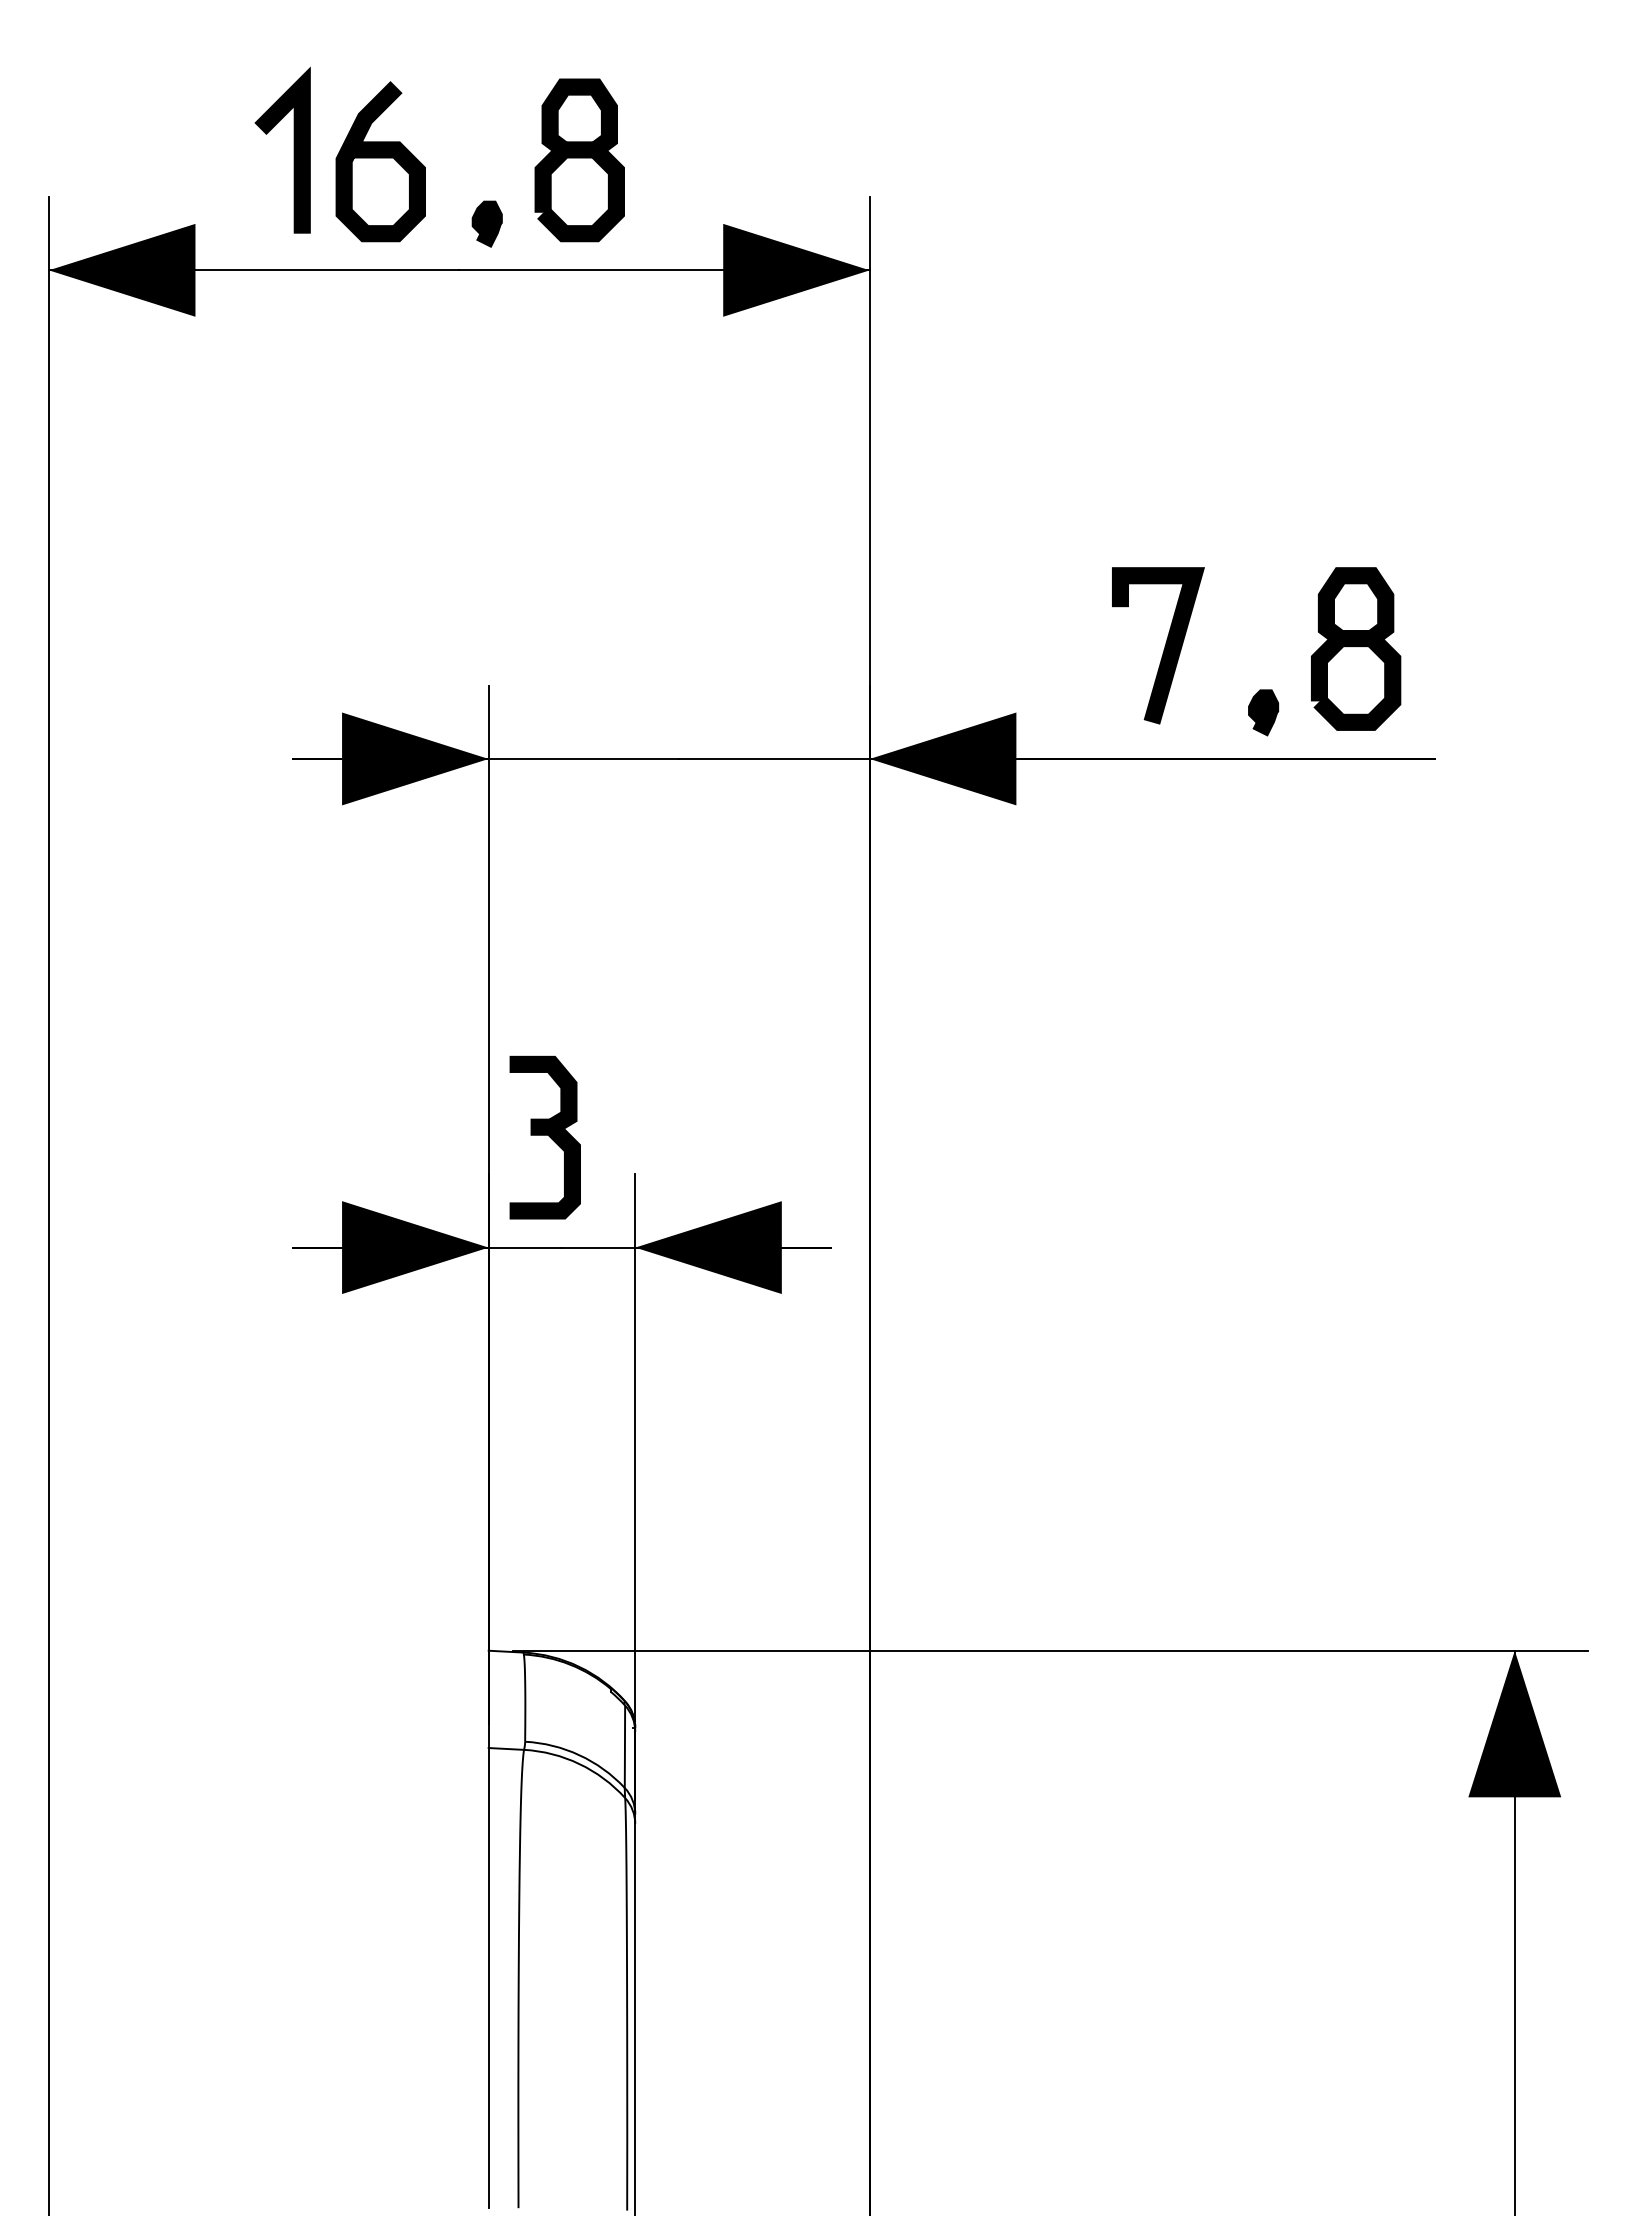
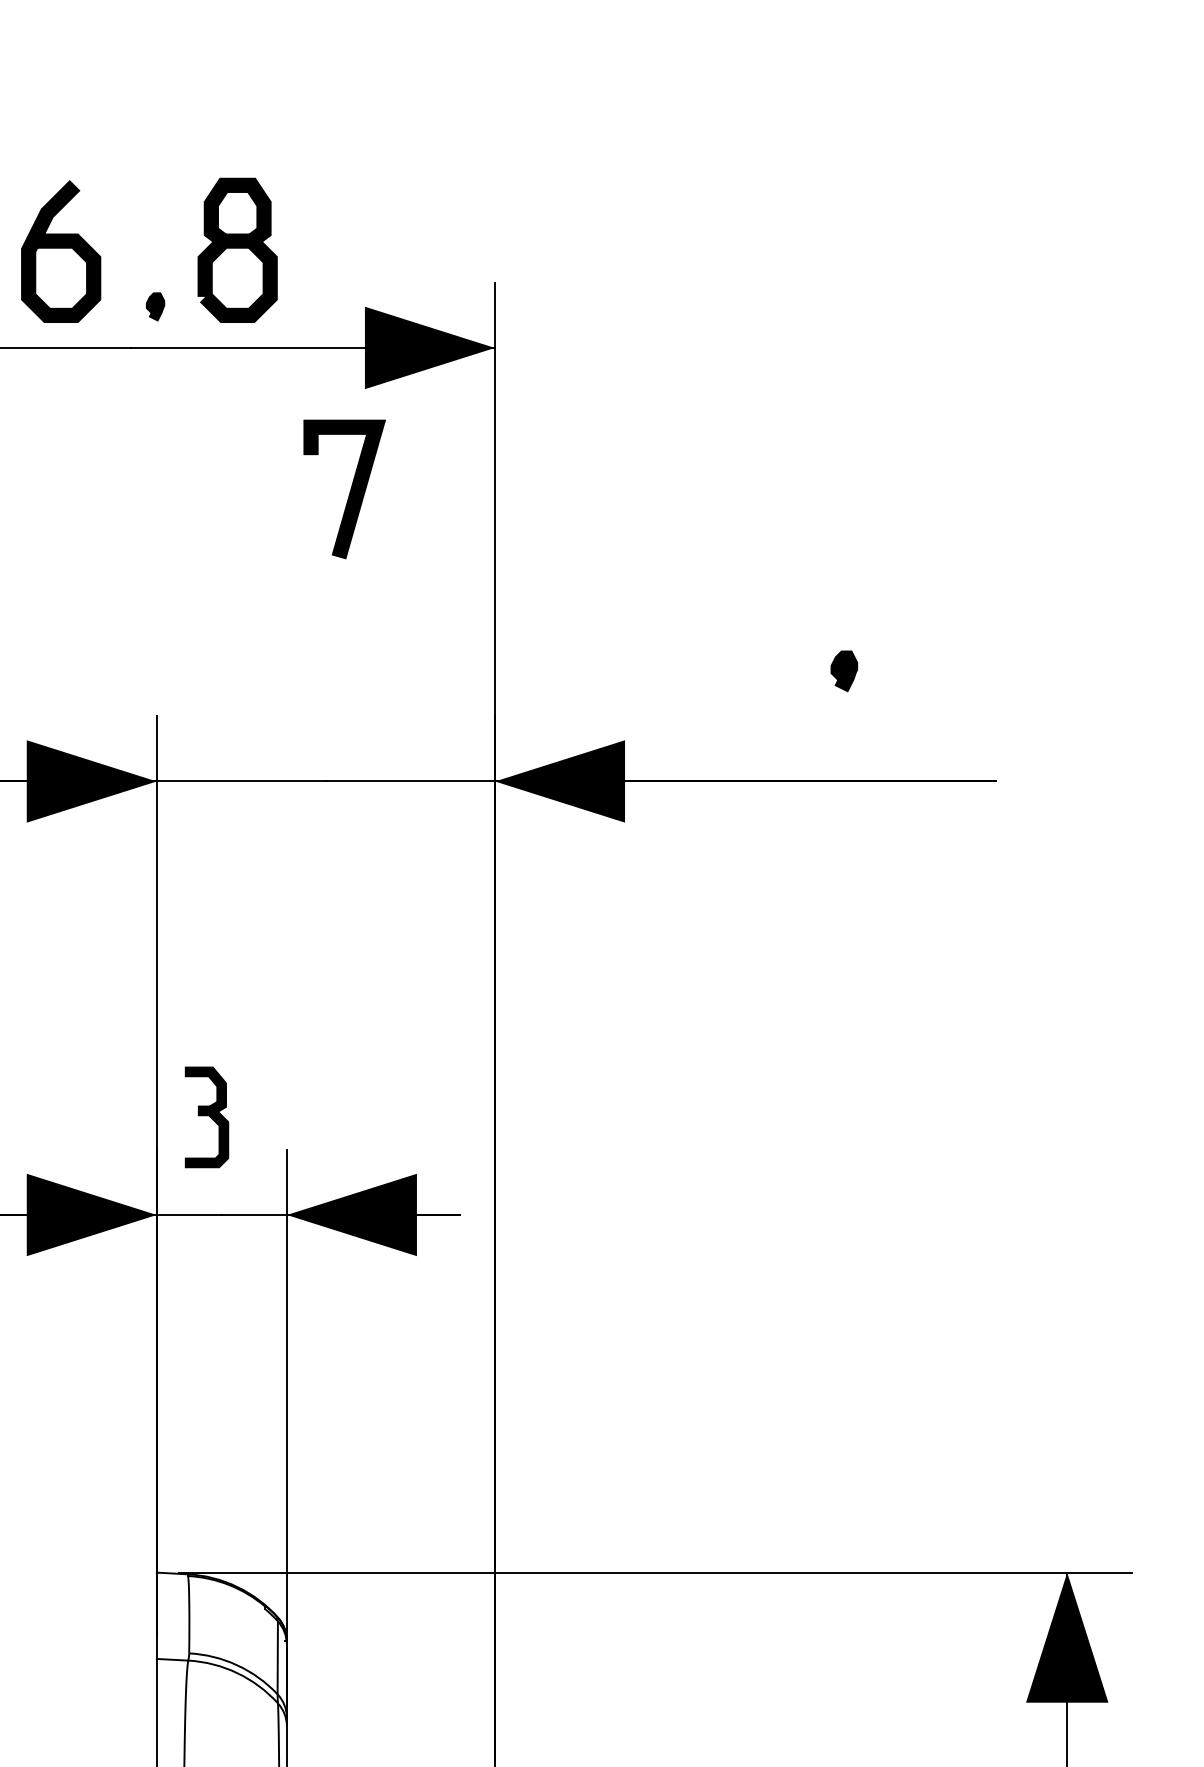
part: (486, 223) -> (154, 306), size x0.7
line: (1164, 646) -> (350, 490), moved
part: (1356, 648) -> (926, 683), removed
part: (1263, 712) -> (844, 671), moved
part: (544, 1137) -> (206, 1117), size x0.7

